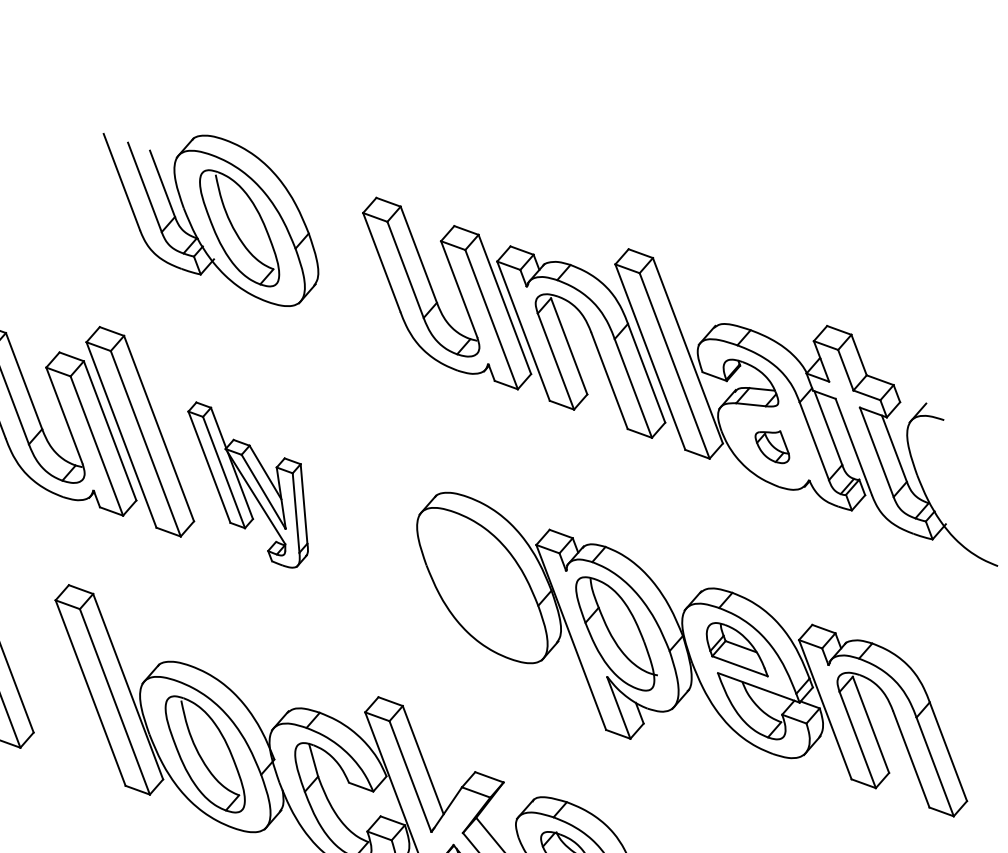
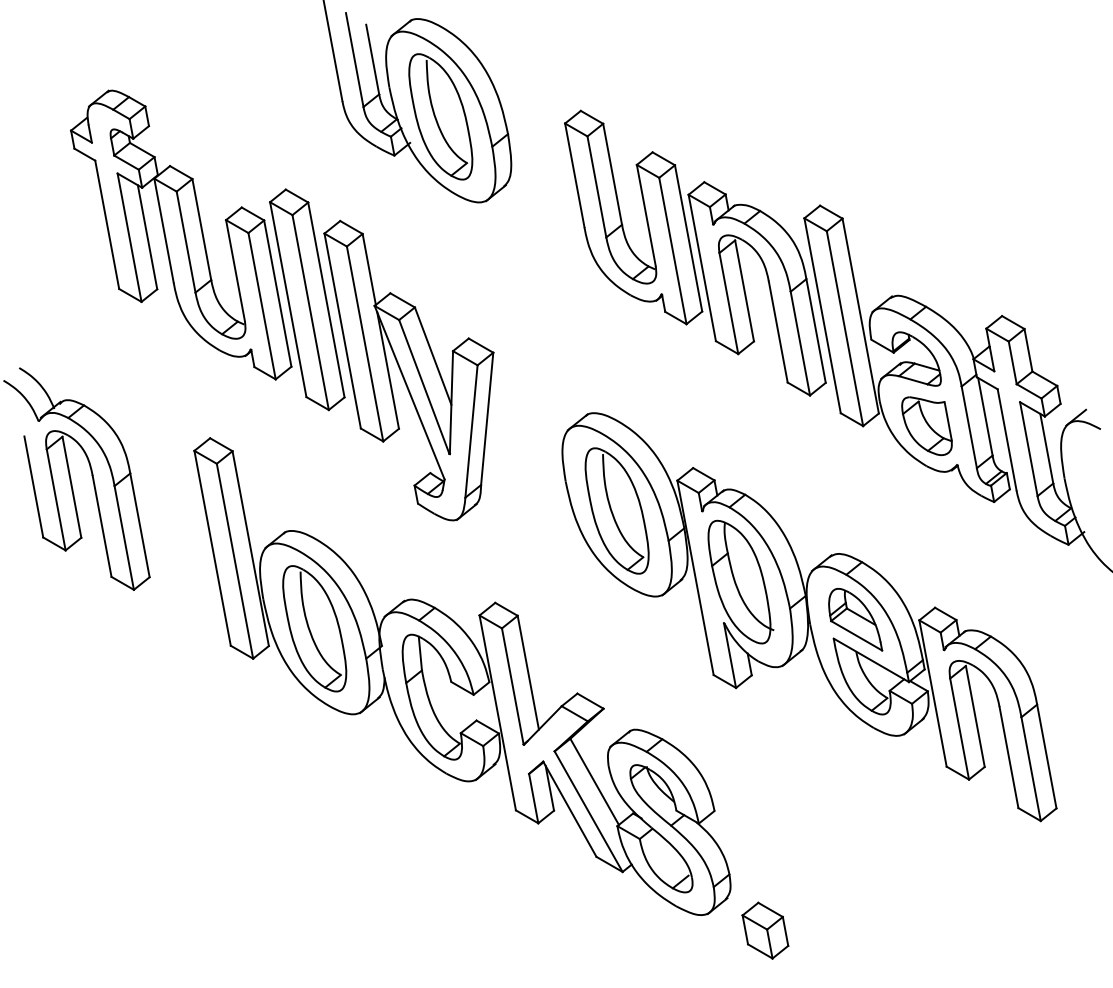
part: (771, 446) -> (926, 425), size x1.67
part: (252, 483) -> (408, 370), size x1.67
part: (481, 585) -> (616, 510), added

